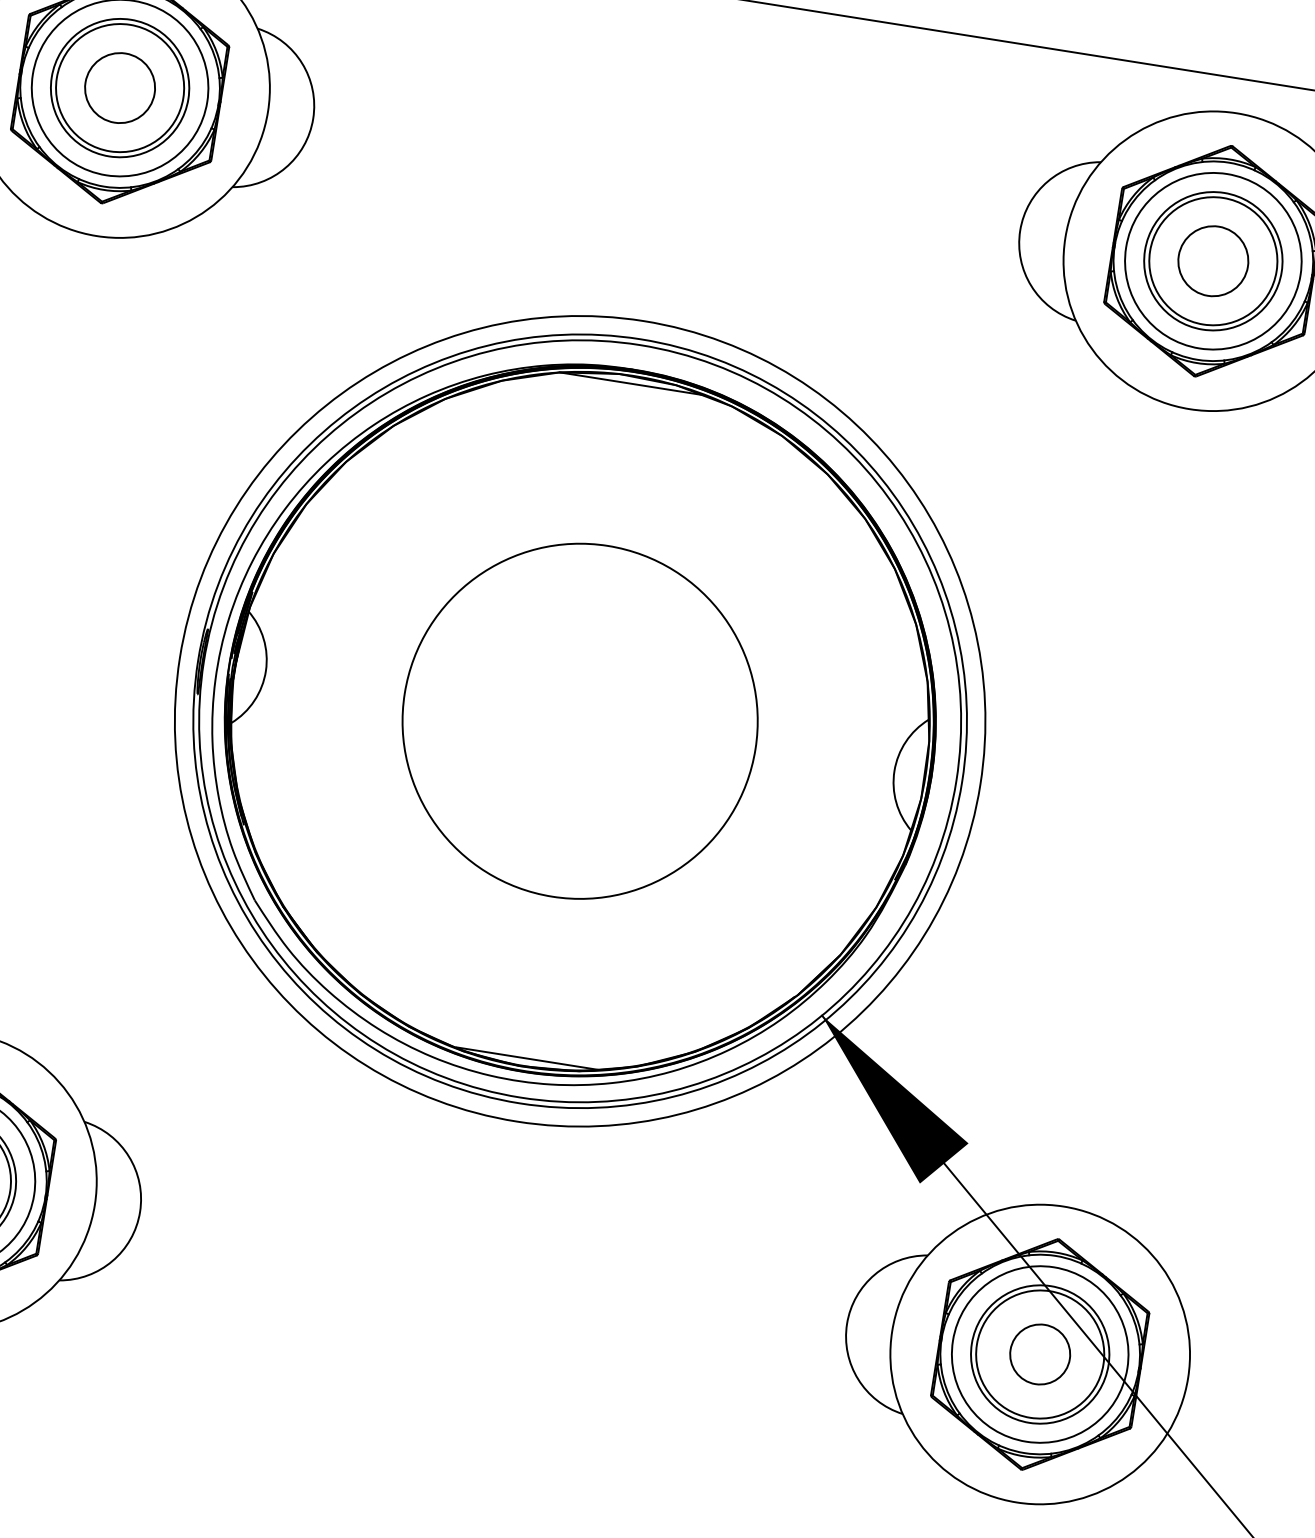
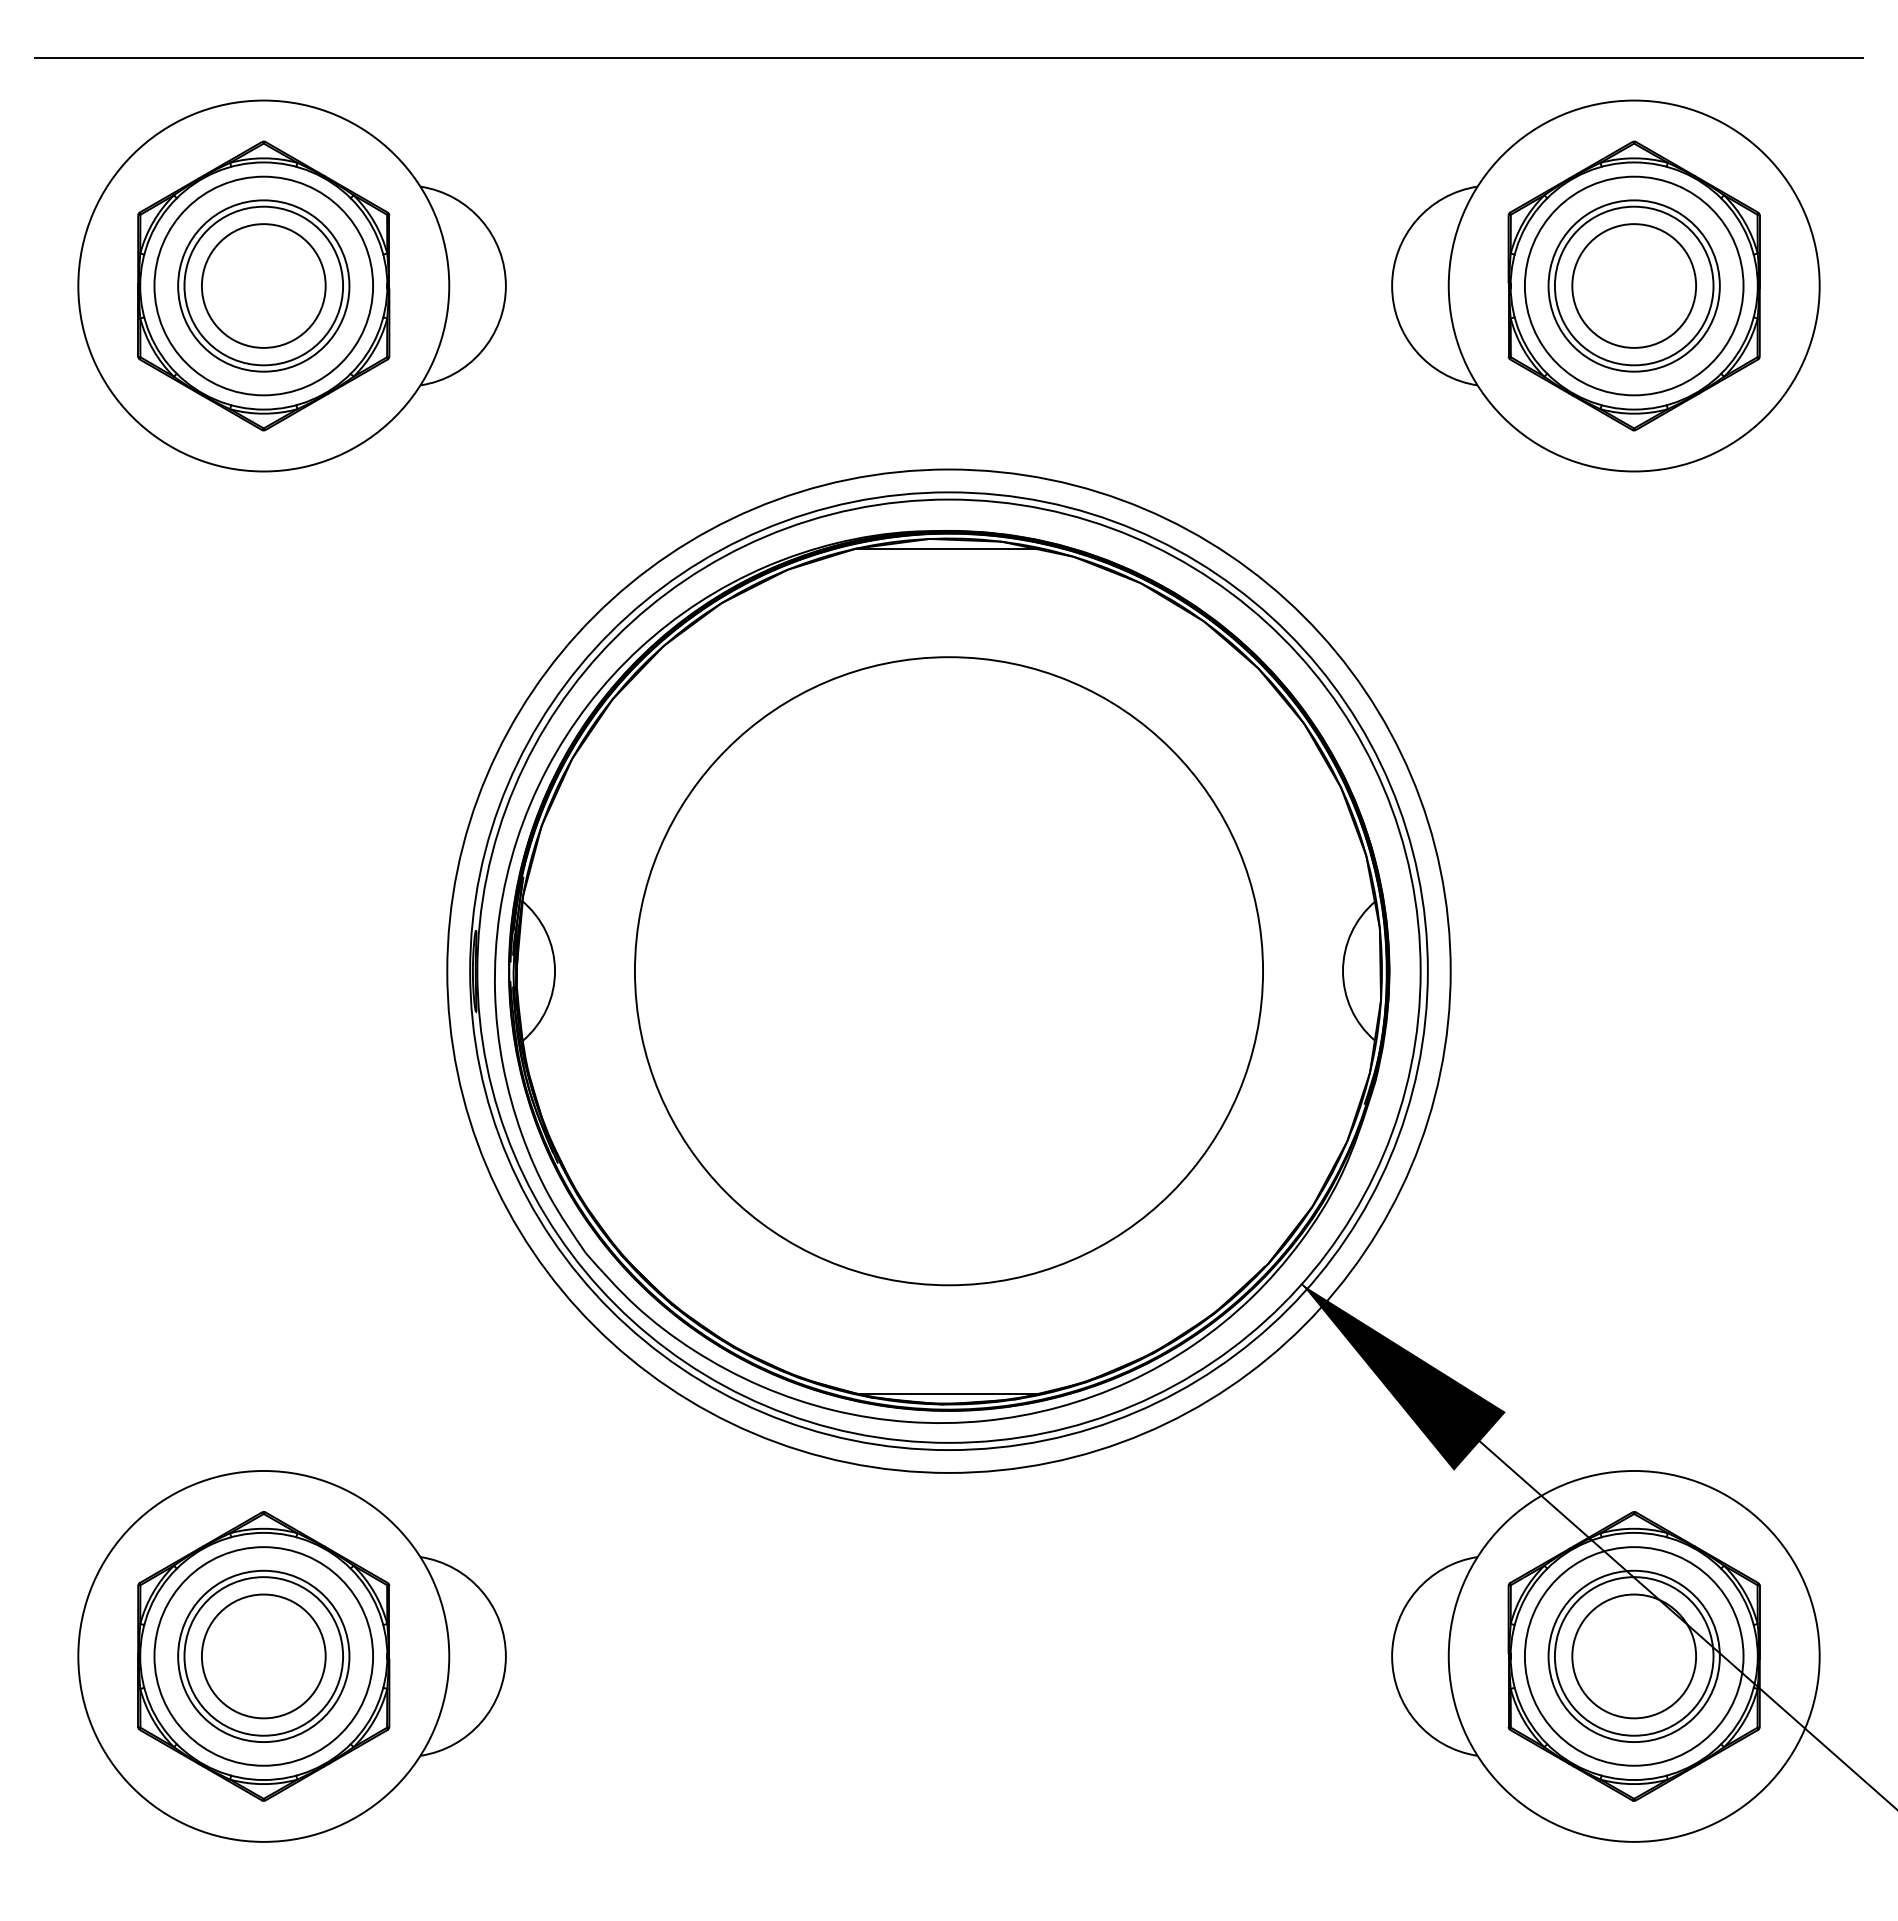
circle: (119, 87) -> (263, 285), size x1.43
circle: (1213, 260) -> (1634, 285), size x1.43
circle: (579, 721) -> (948, 971), size x1.43
circle: (1040, 1354) -> (1634, 1656), size x1.67

